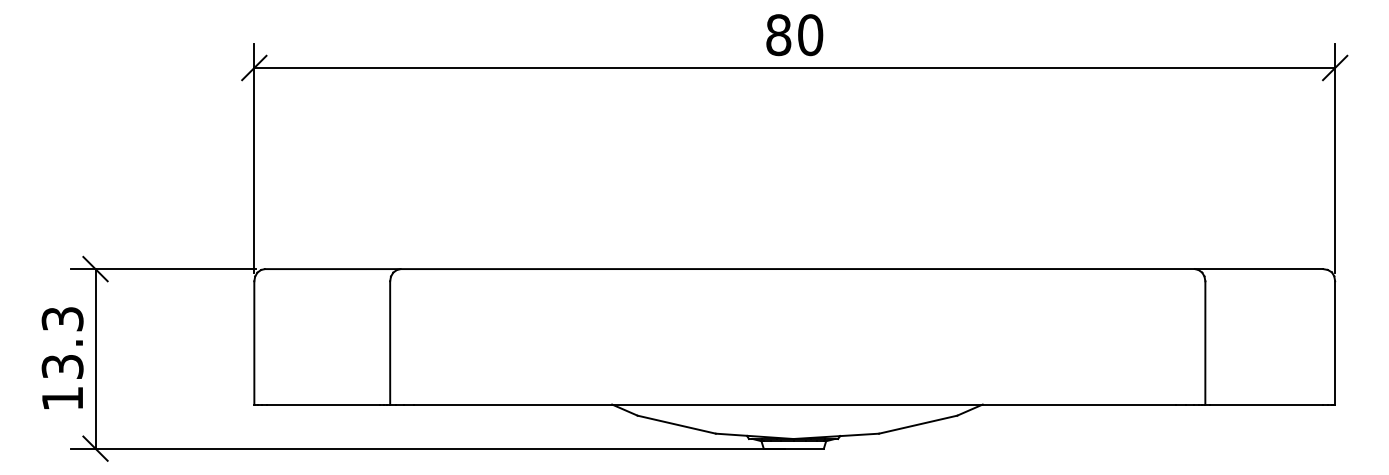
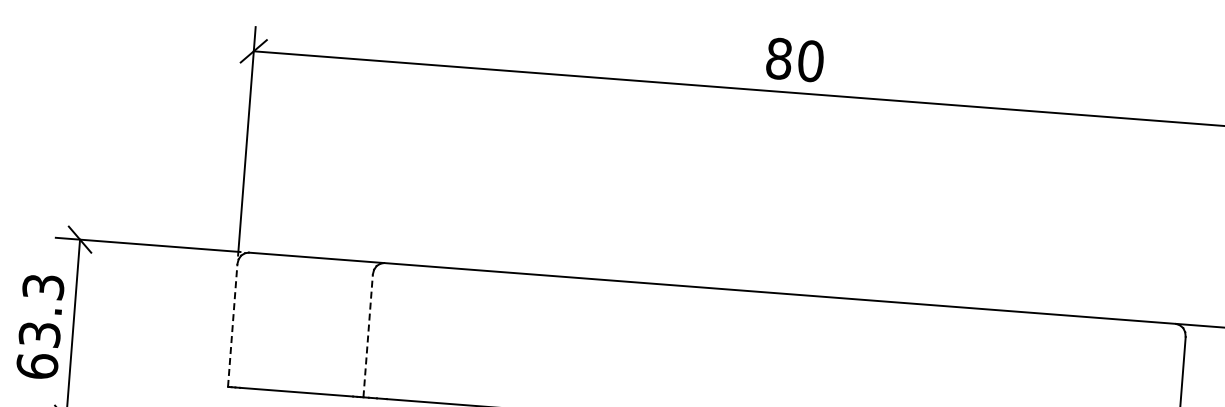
line: (254, 342) -> (232, 325), solid -> dashed
line: (390, 342) -> (368, 335), solid -> dashed
text: (62, 398) -> (37, 366), 13.3 -> 63.3

